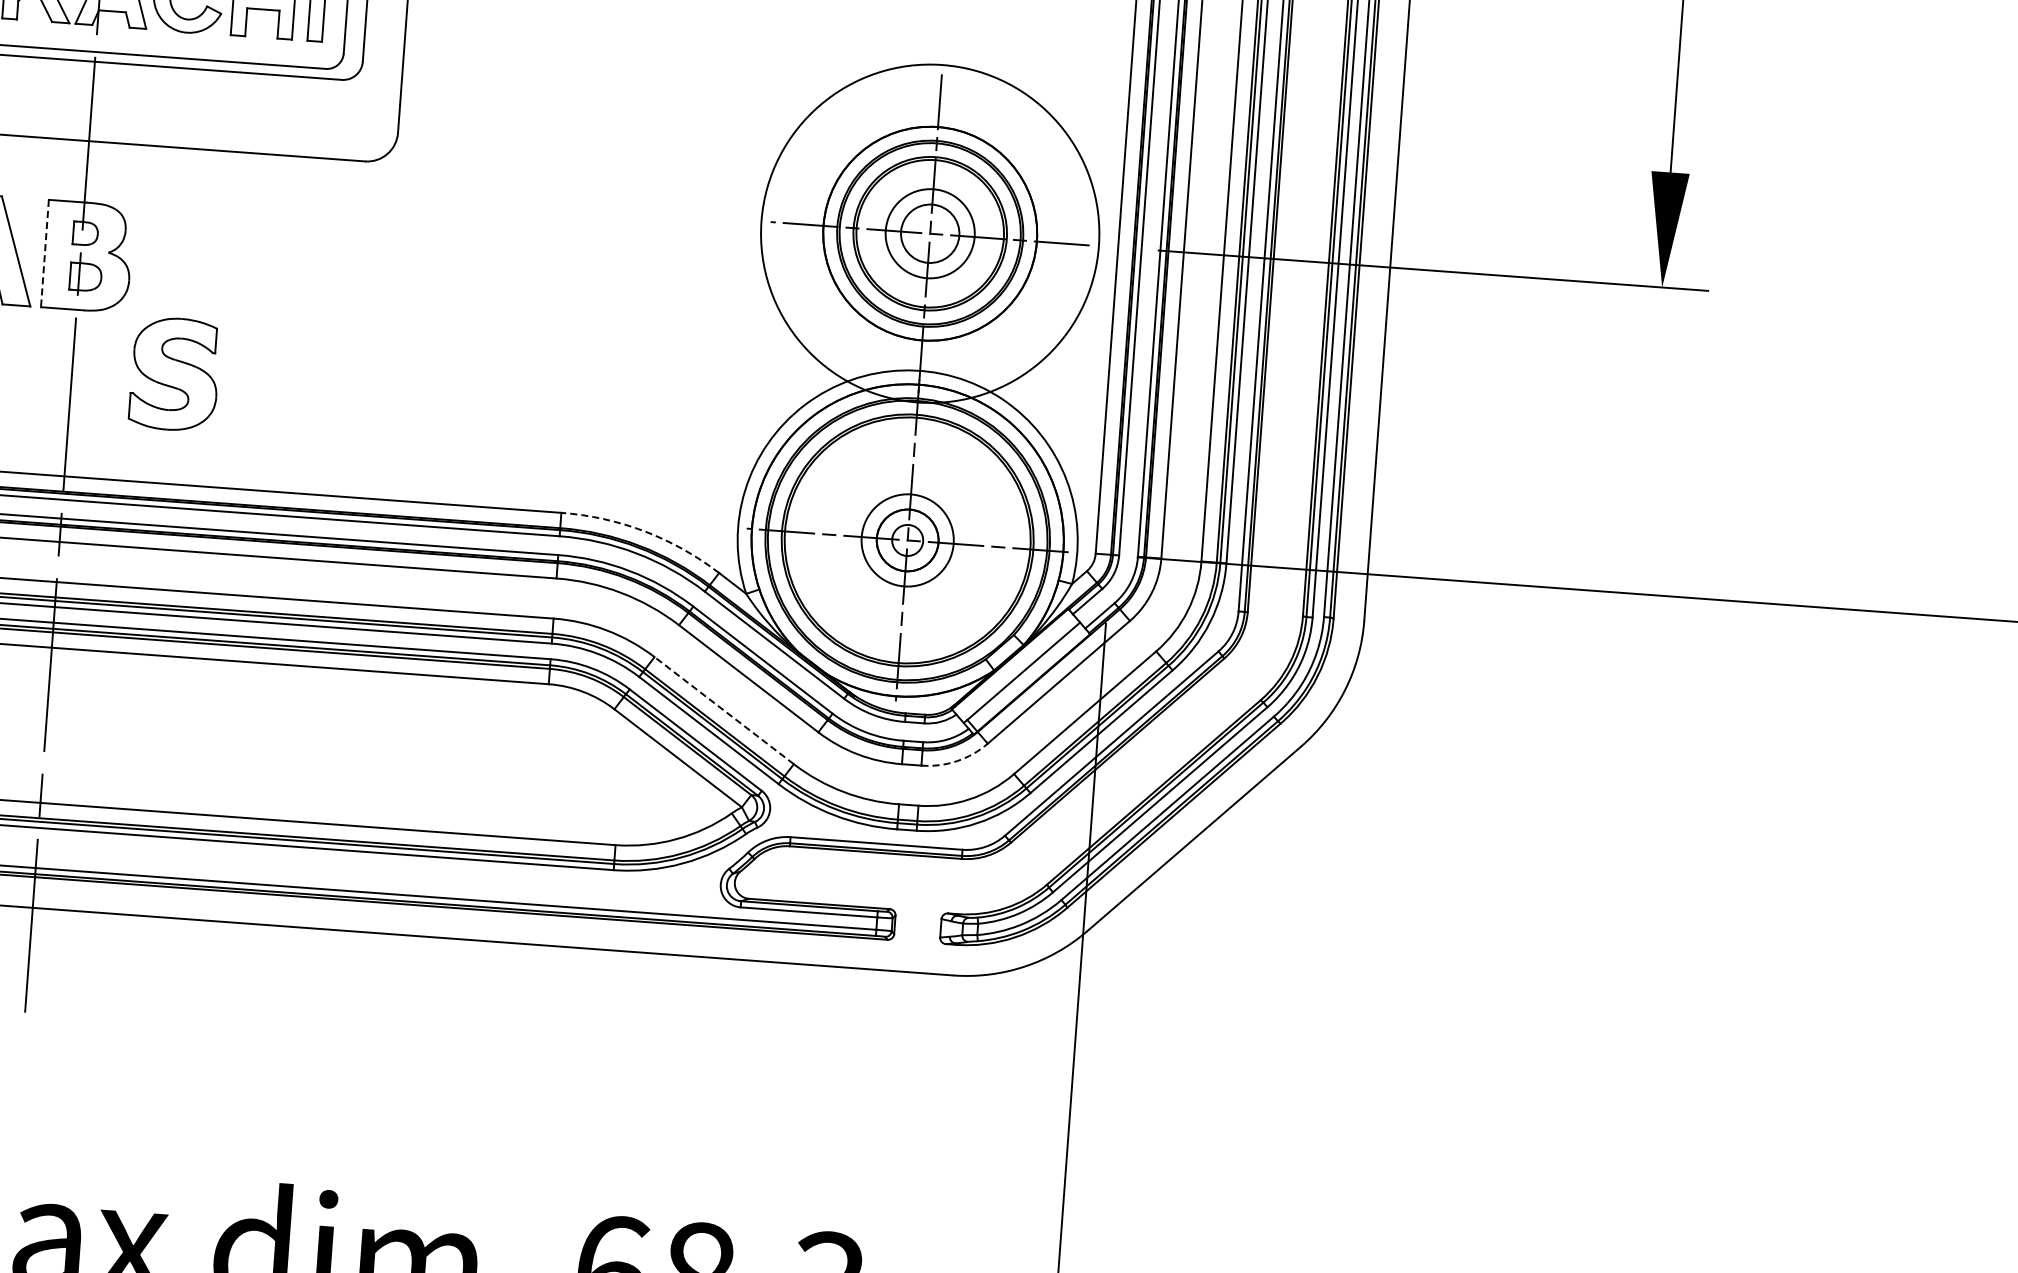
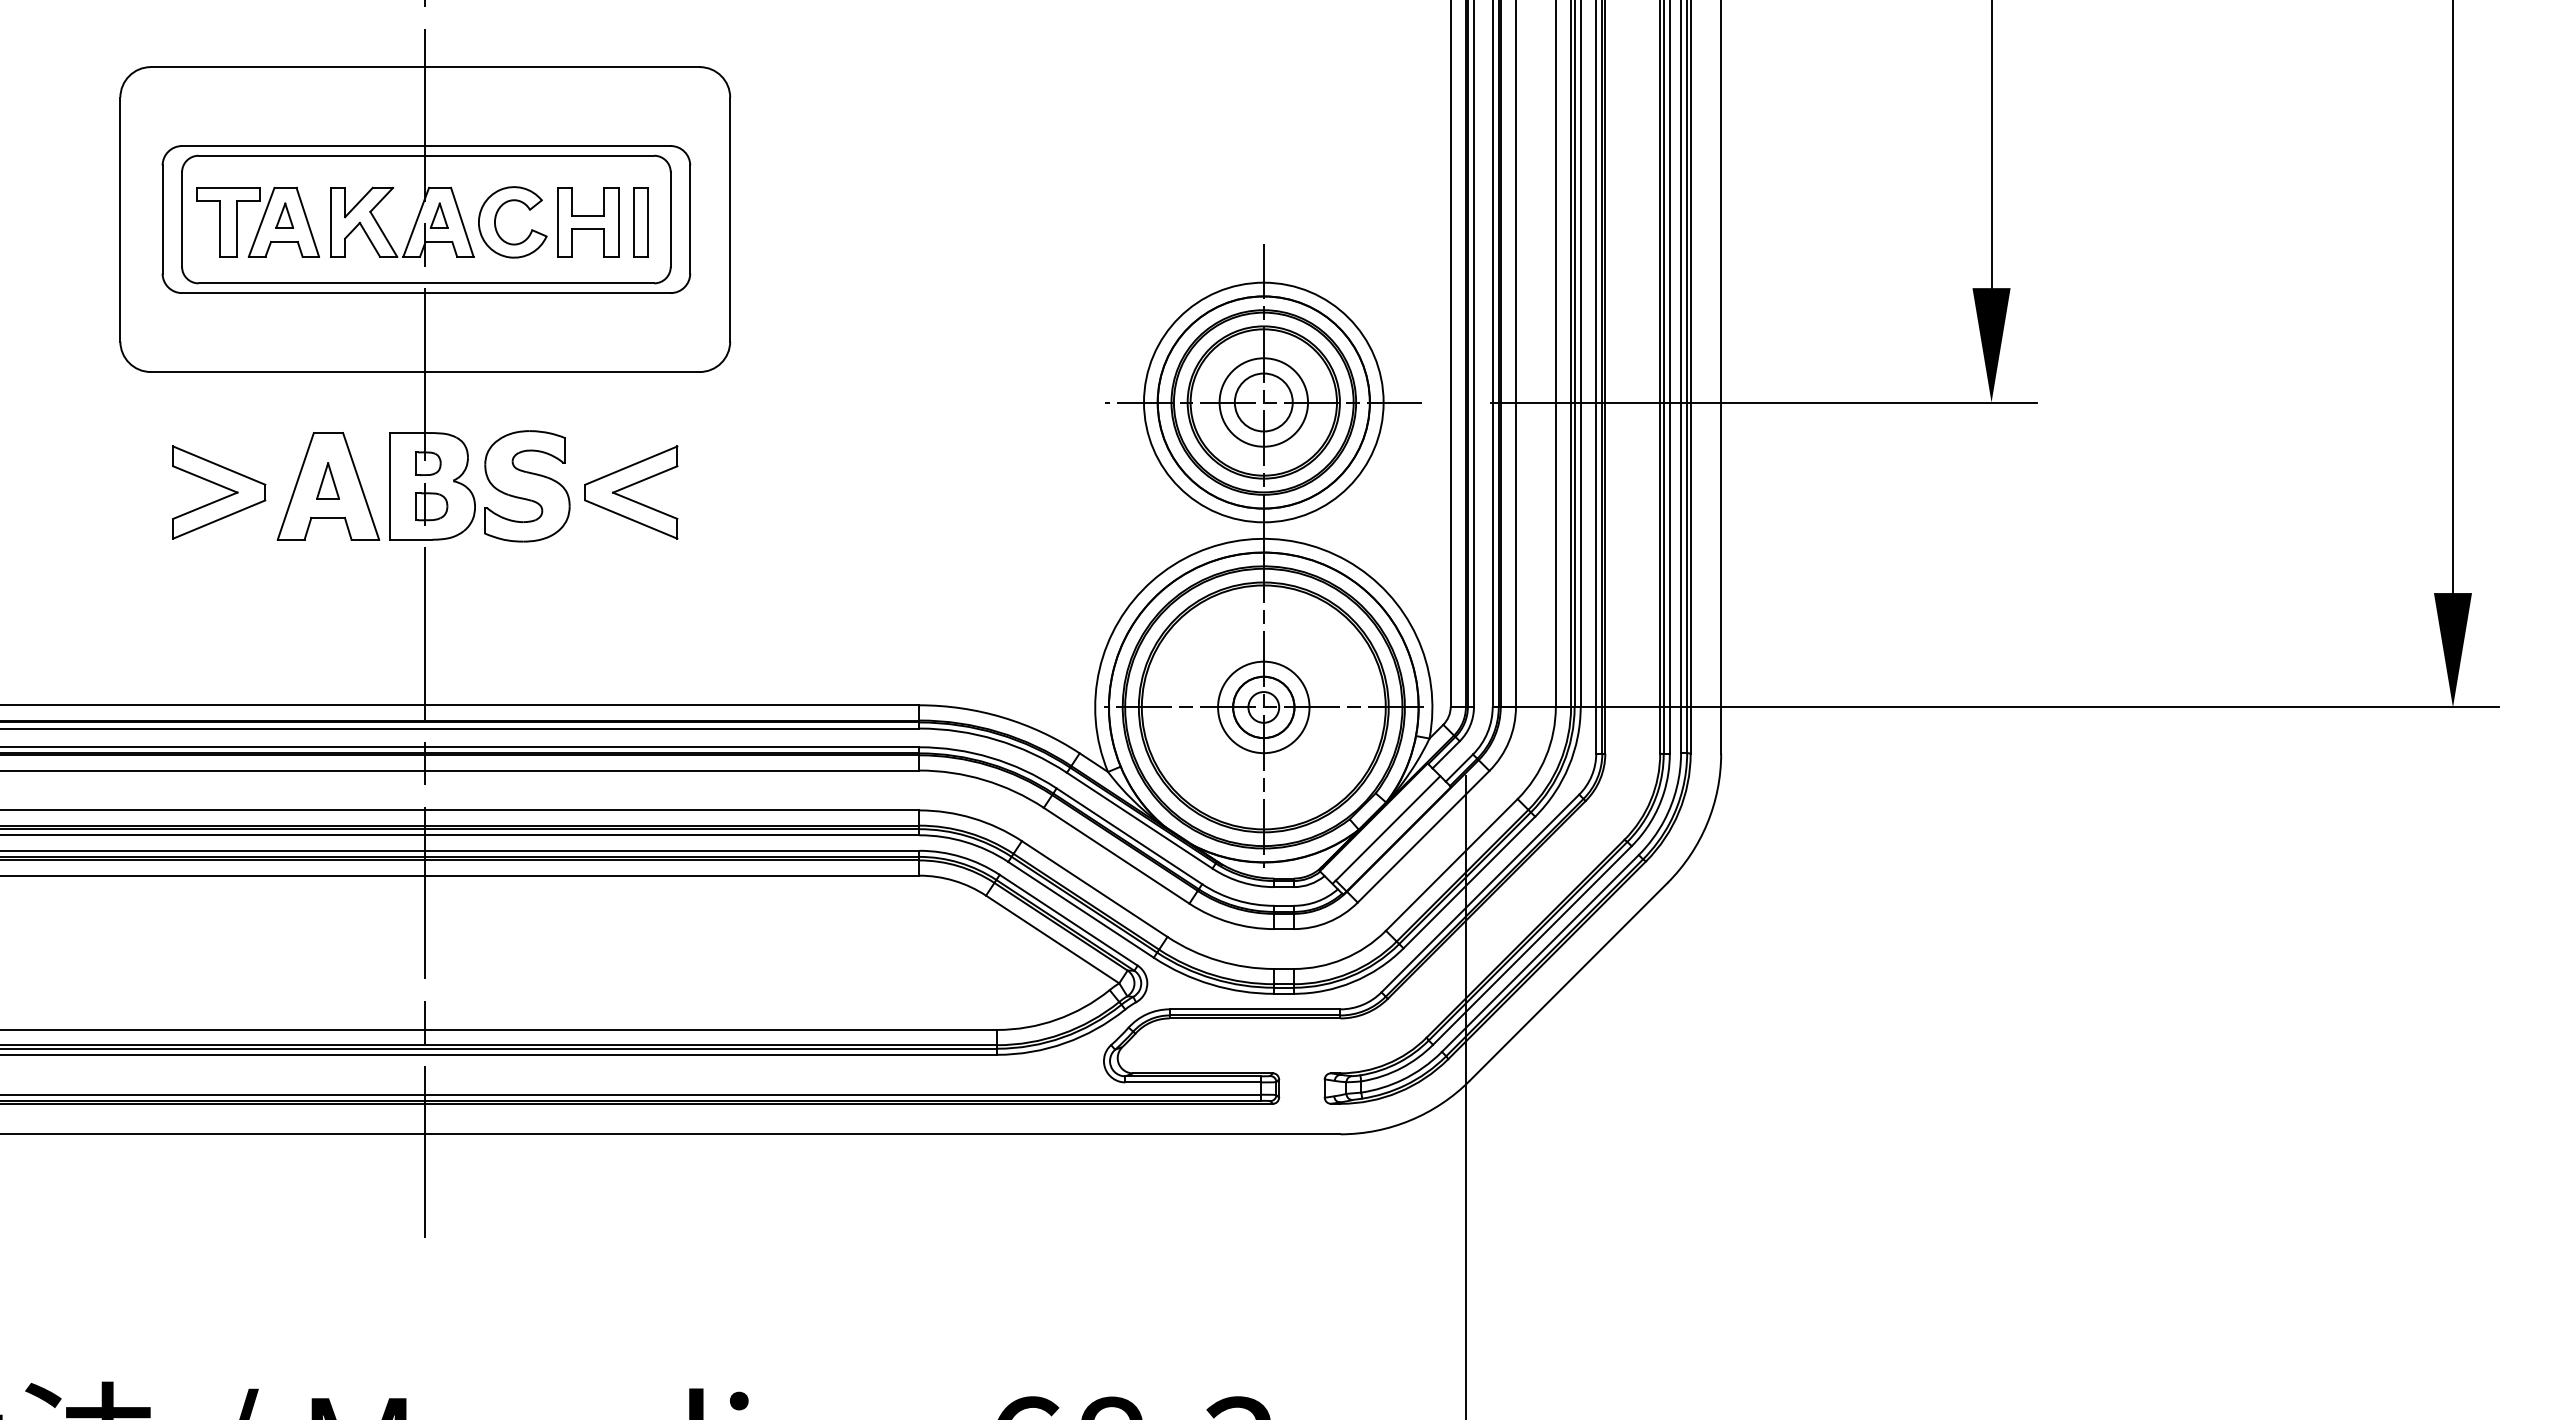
circle: (929, 233) -> (1263, 402), size x0.71
line: (44, 253) -> (389, 486), dashed -> solid
part: (287, 277) -> (631, 492), added
part: (175, 374) -> (527, 486), moved
arc: (645, 531) -> (1003, 717), dashed -> solid
line: (724, 710) -> (1094, 888), dashed -> solid
arc: (956, 761) -> (1328, 922), dashed -> solid

